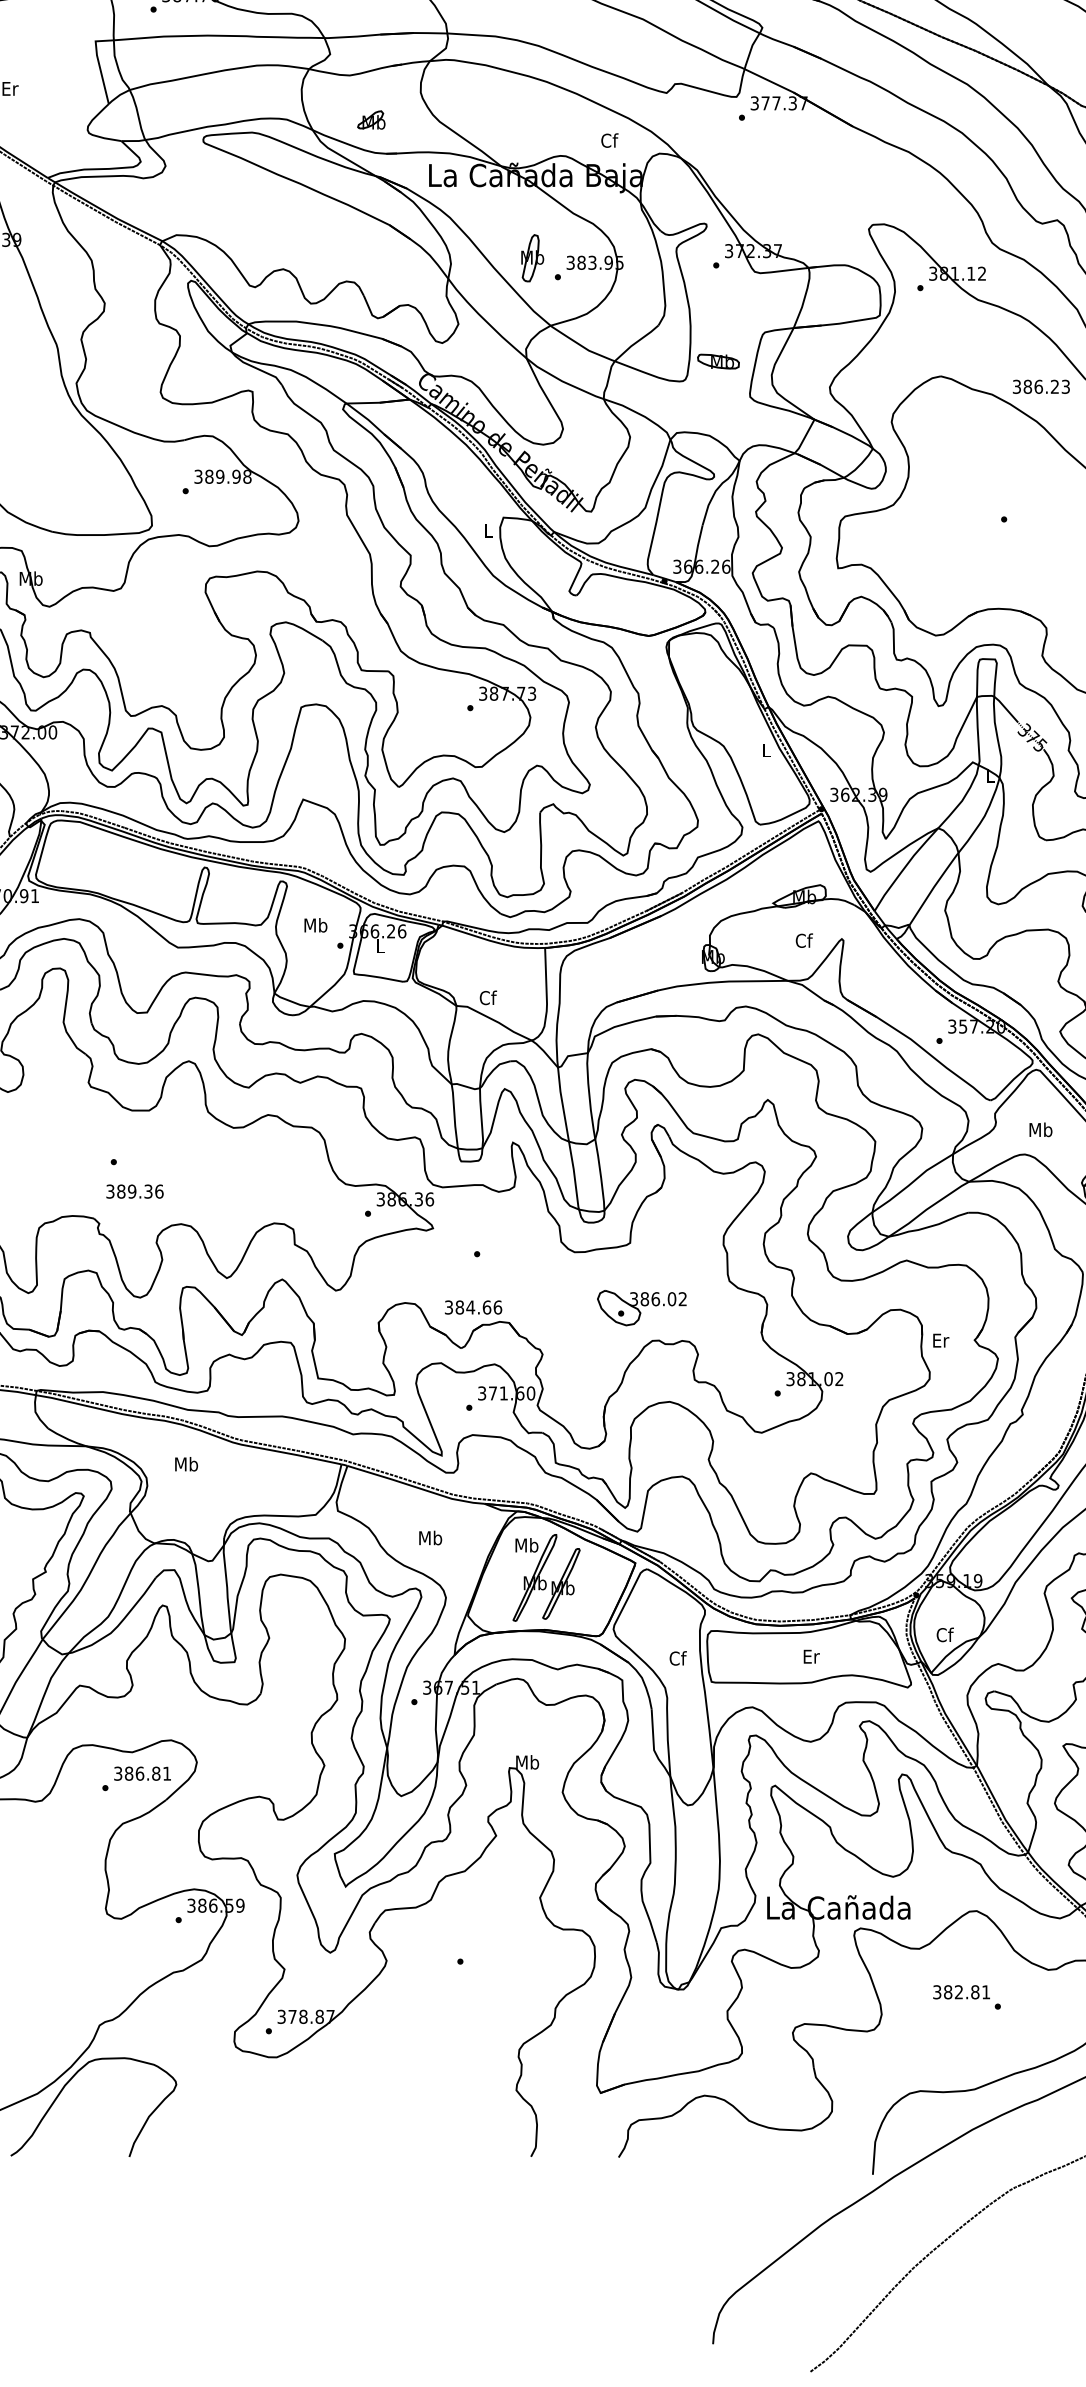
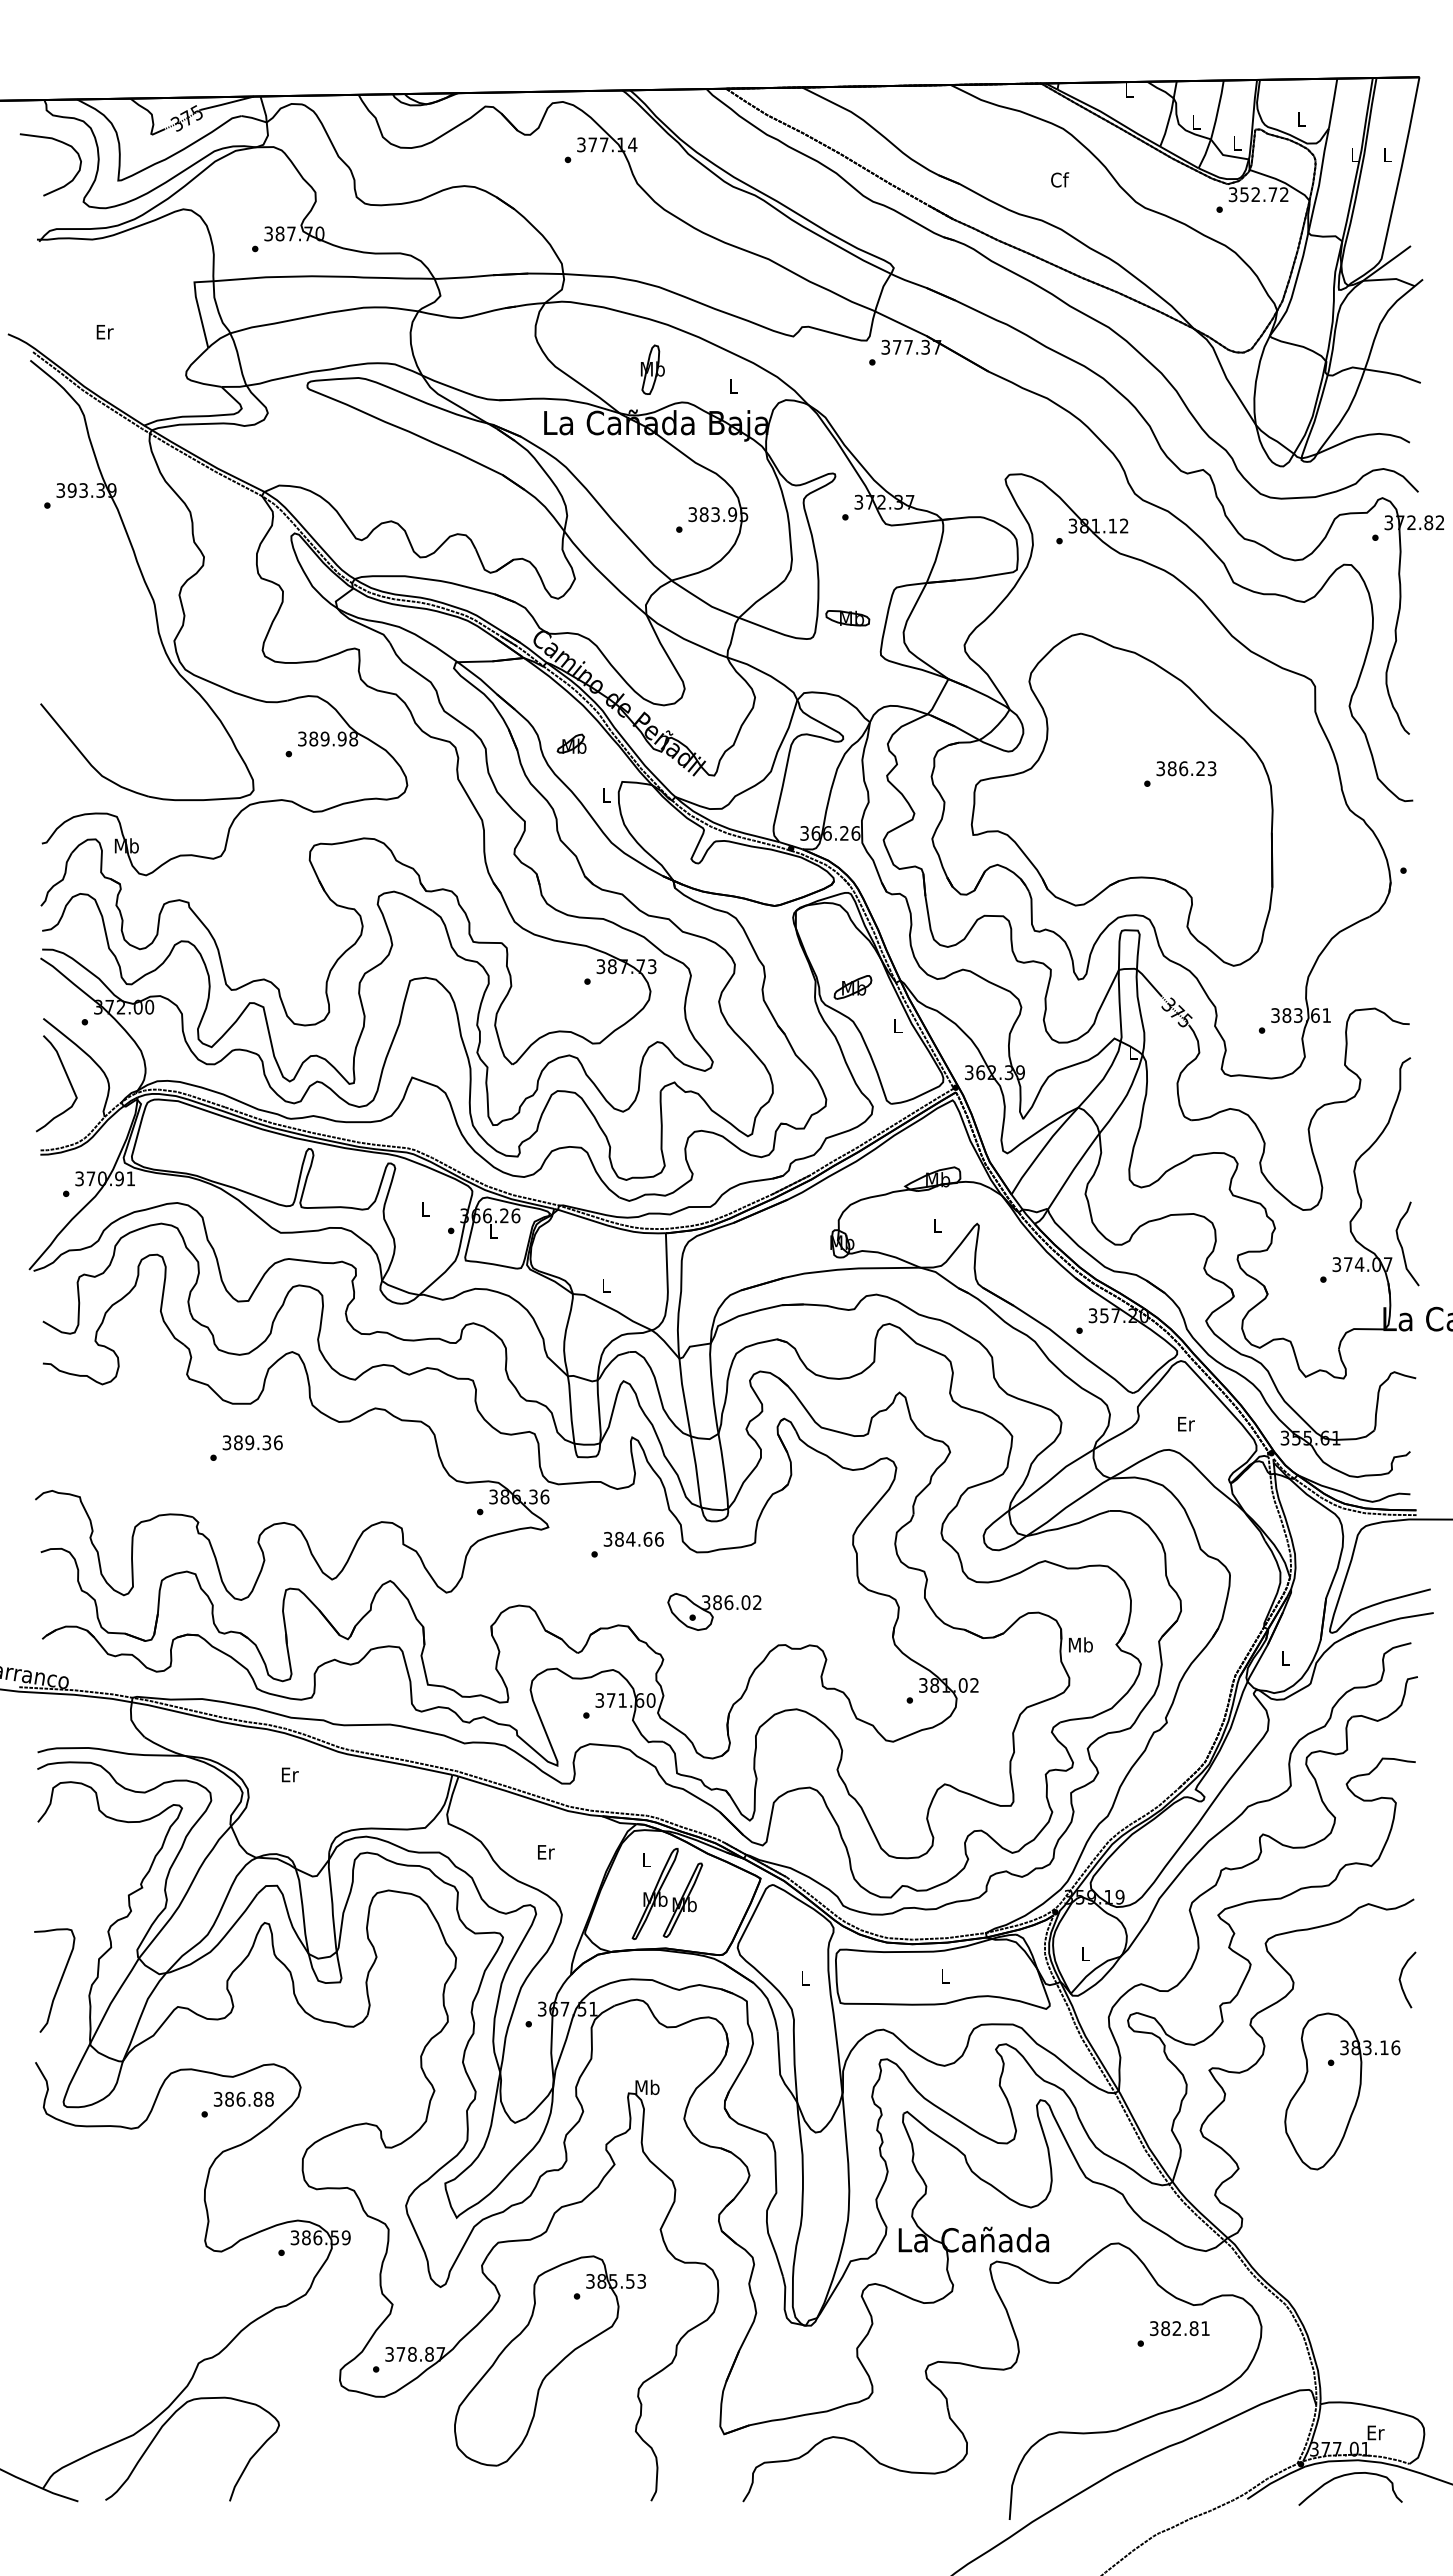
part: (371, 119) -> (571, 743), moved
text: (609, 140) -> (733, 386), Cf -> L
part: (532, 257) -> (652, 369), moved
text: (1041, 386) -> (1186, 768), moved
part: (723, 713) -> (852, 987), added
text: (315, 925) -> (425, 1209), Mb -> L
text: (804, 940) -> (937, 1225), Cf -> L
text: (488, 997) -> (606, 1285), Cf -> L
text: (1040, 1129) -> (1185, 1423), Mb -> Er
text: (134, 1191) -> (252, 1442), moved
text: (473, 1306) -> (633, 1538), moved
part: (641, 1307) -> (714, 1611), moved
text: (940, 1340) -> (1080, 1644), Er -> Mb
text: (186, 1464) -> (289, 1774), Mb -> Er
text: (430, 1537) -> (545, 1851), Mb -> Er
text: (526, 1545) -> (646, 1859), Mb -> L
text: (945, 1634) -> (1085, 1953), Cf -> L
text: (811, 1656) -> (945, 1976), Er -> L
text: (678, 1658) -> (805, 1978), Cf -> L
text: (167, 1772) -> (269, 2098), 386.81 -> 386.88
text: (961, 1992) -> (1179, 2328), moved
part: (434, 2022) -> (549, 2360), added

